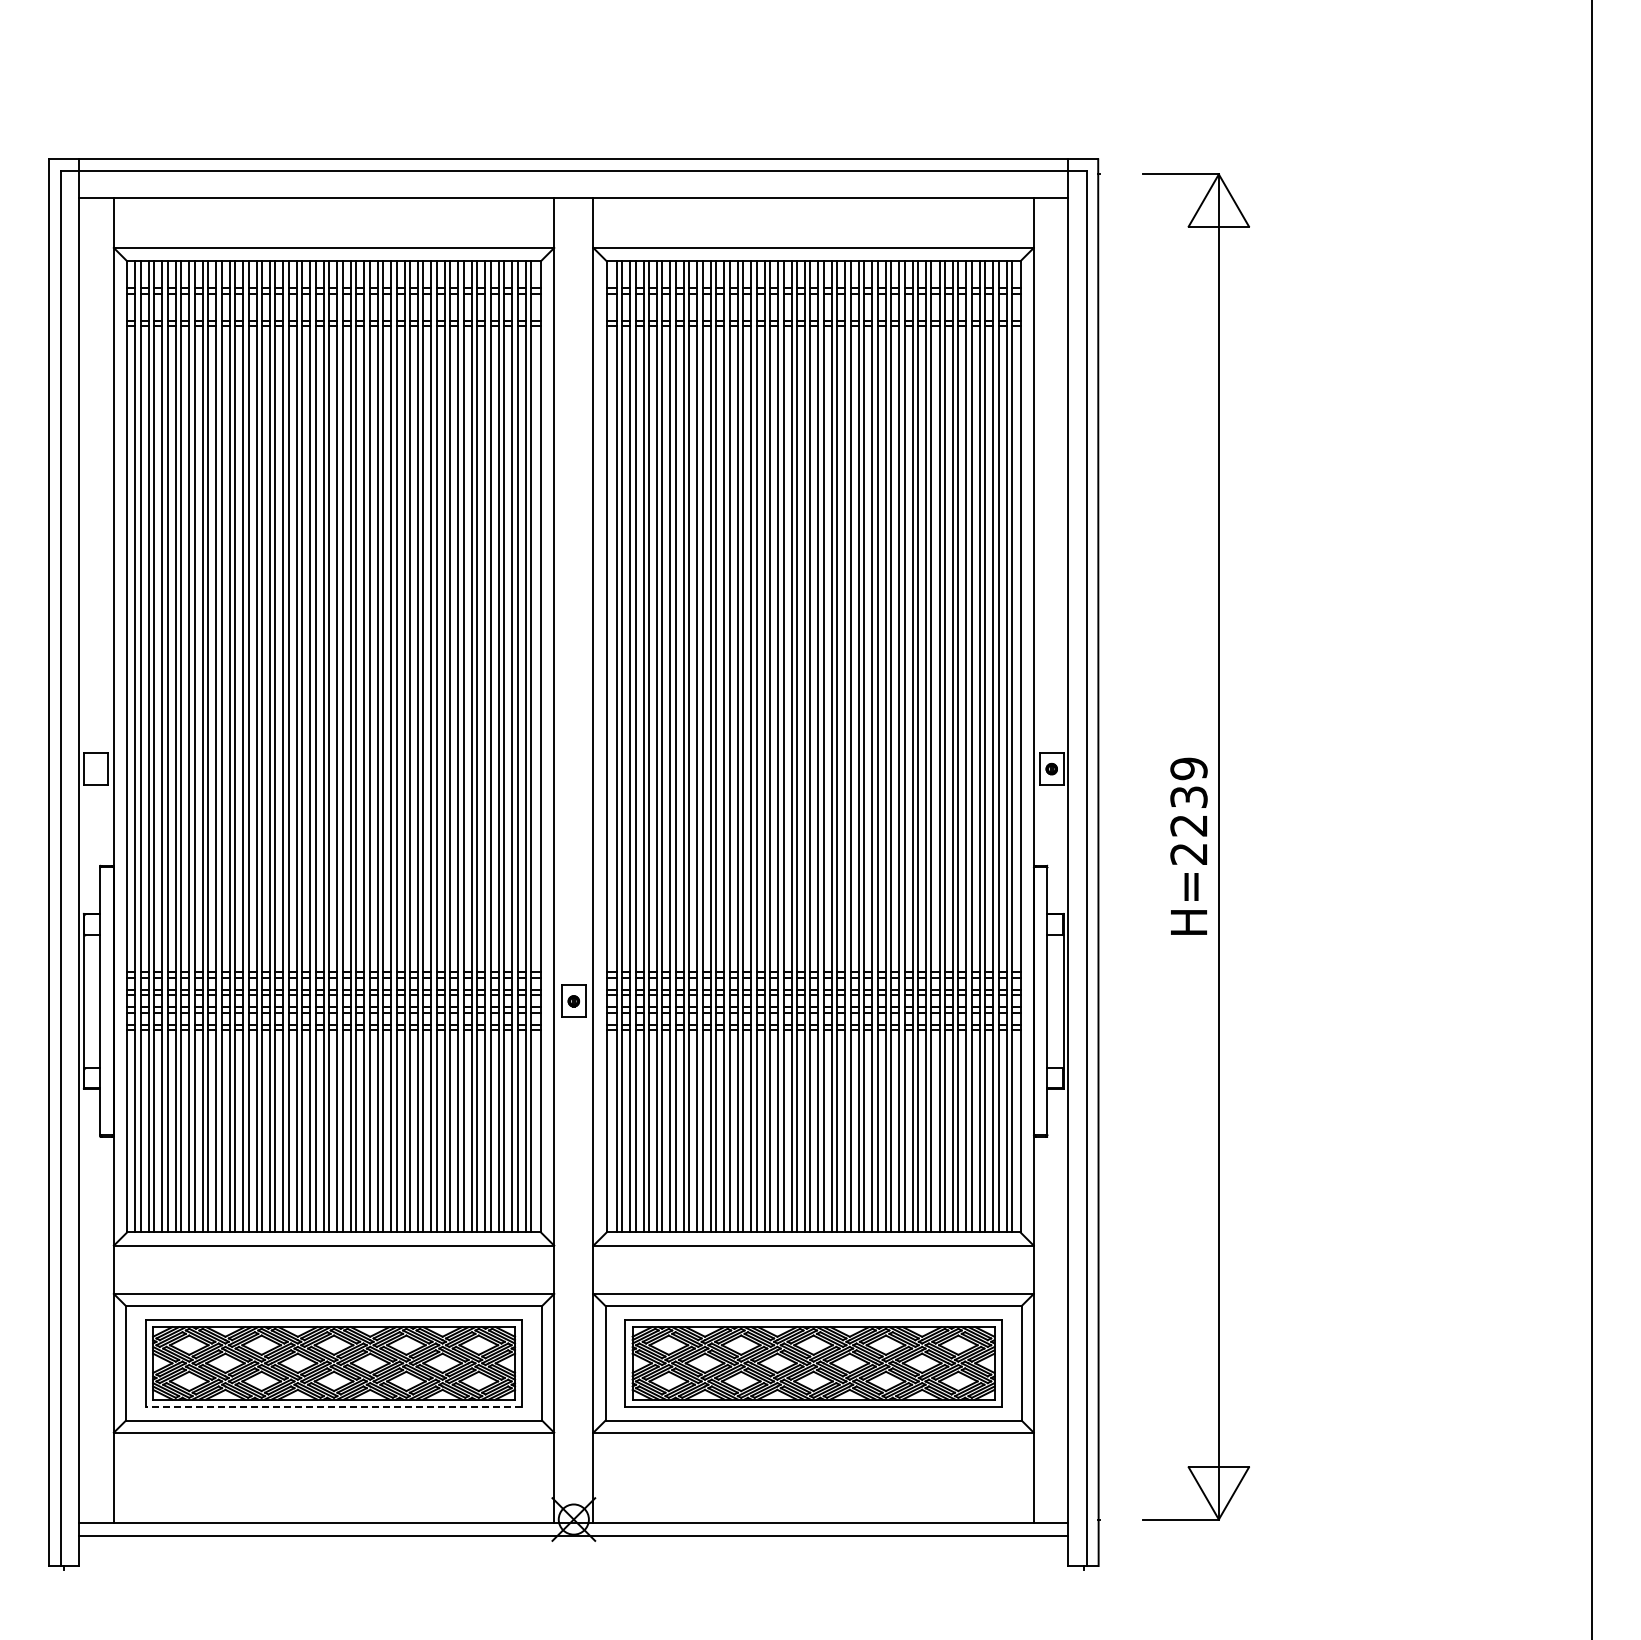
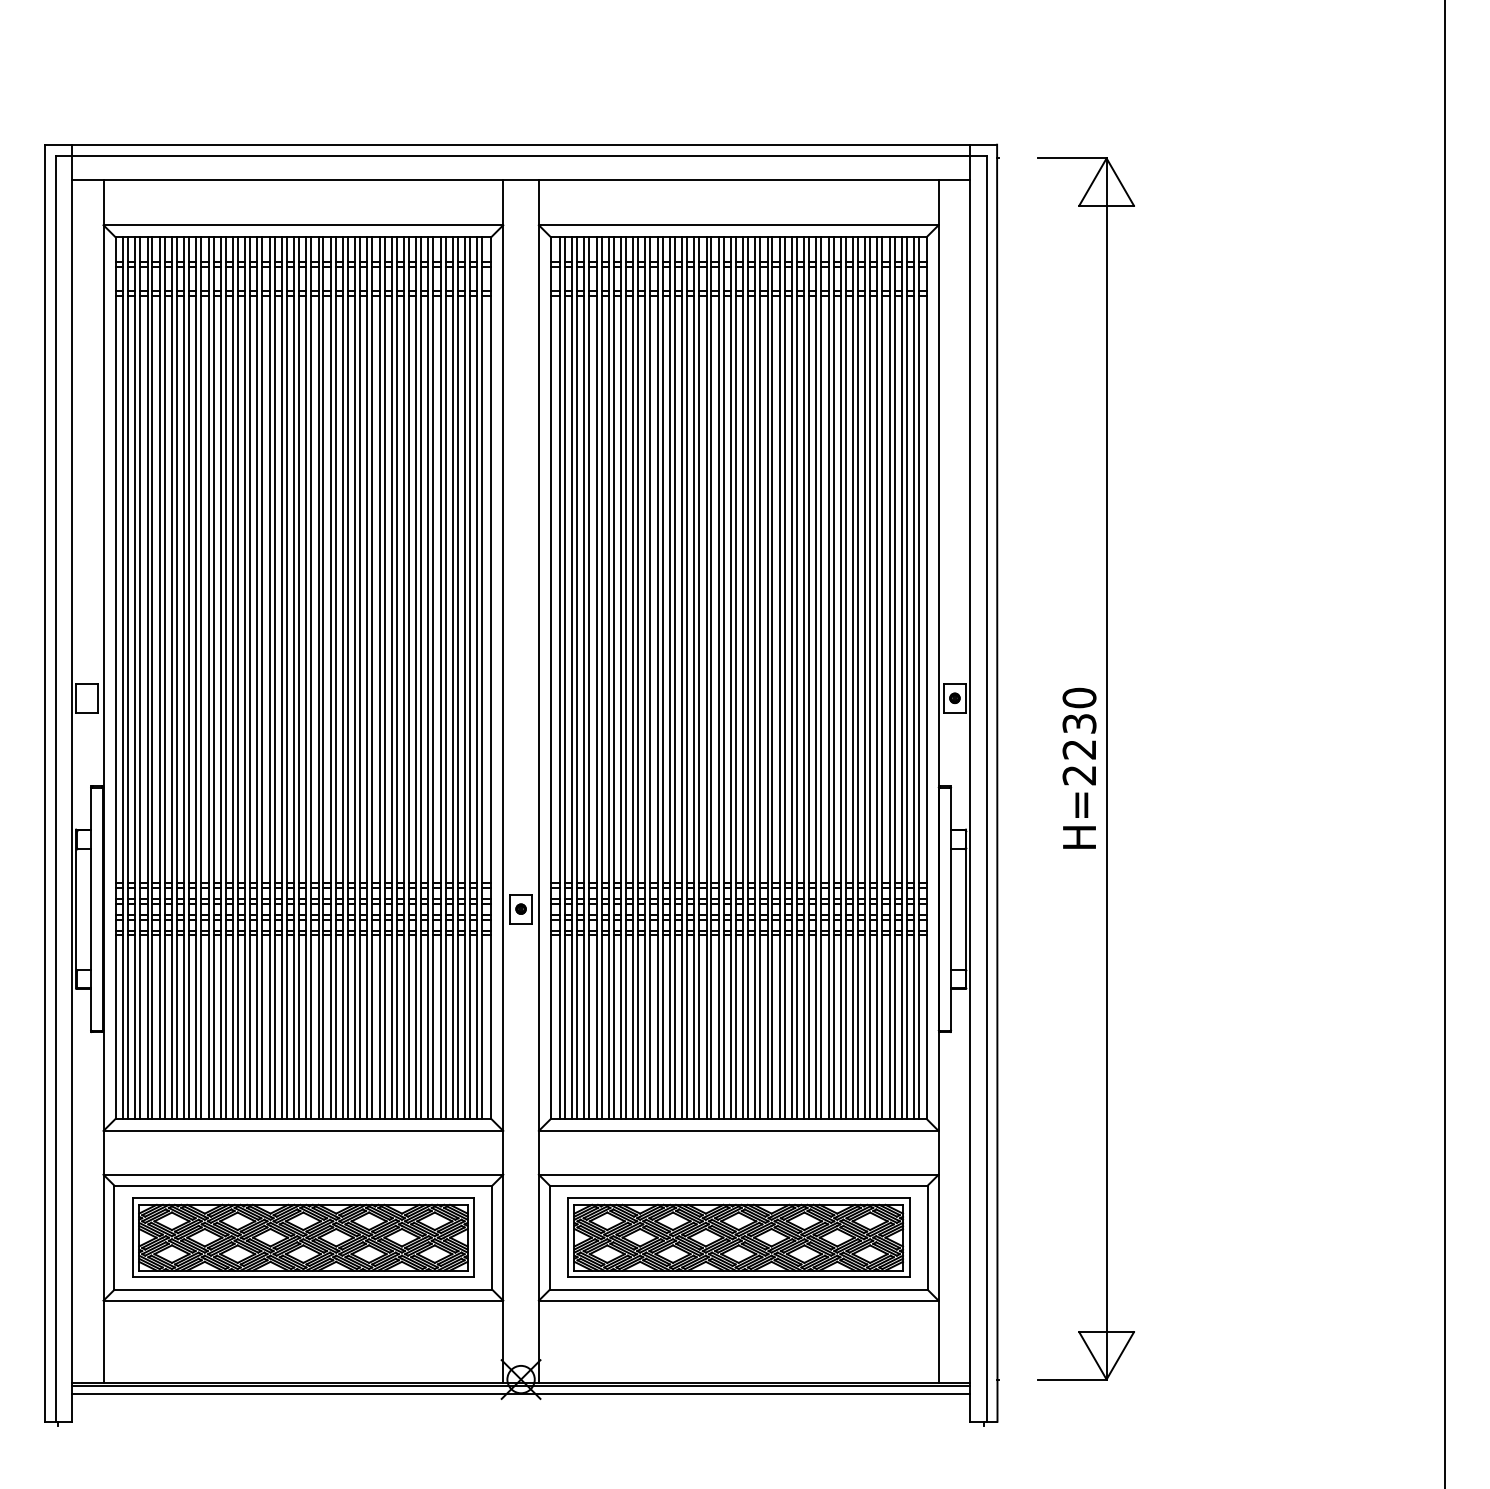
text: (1188, 768) -> (1079, 697), H=2239 -> H=2230
line: (333, 1406) -> (302, 1276), dashed -> solid
line: (573, 1526) -> (520, 1385), added

